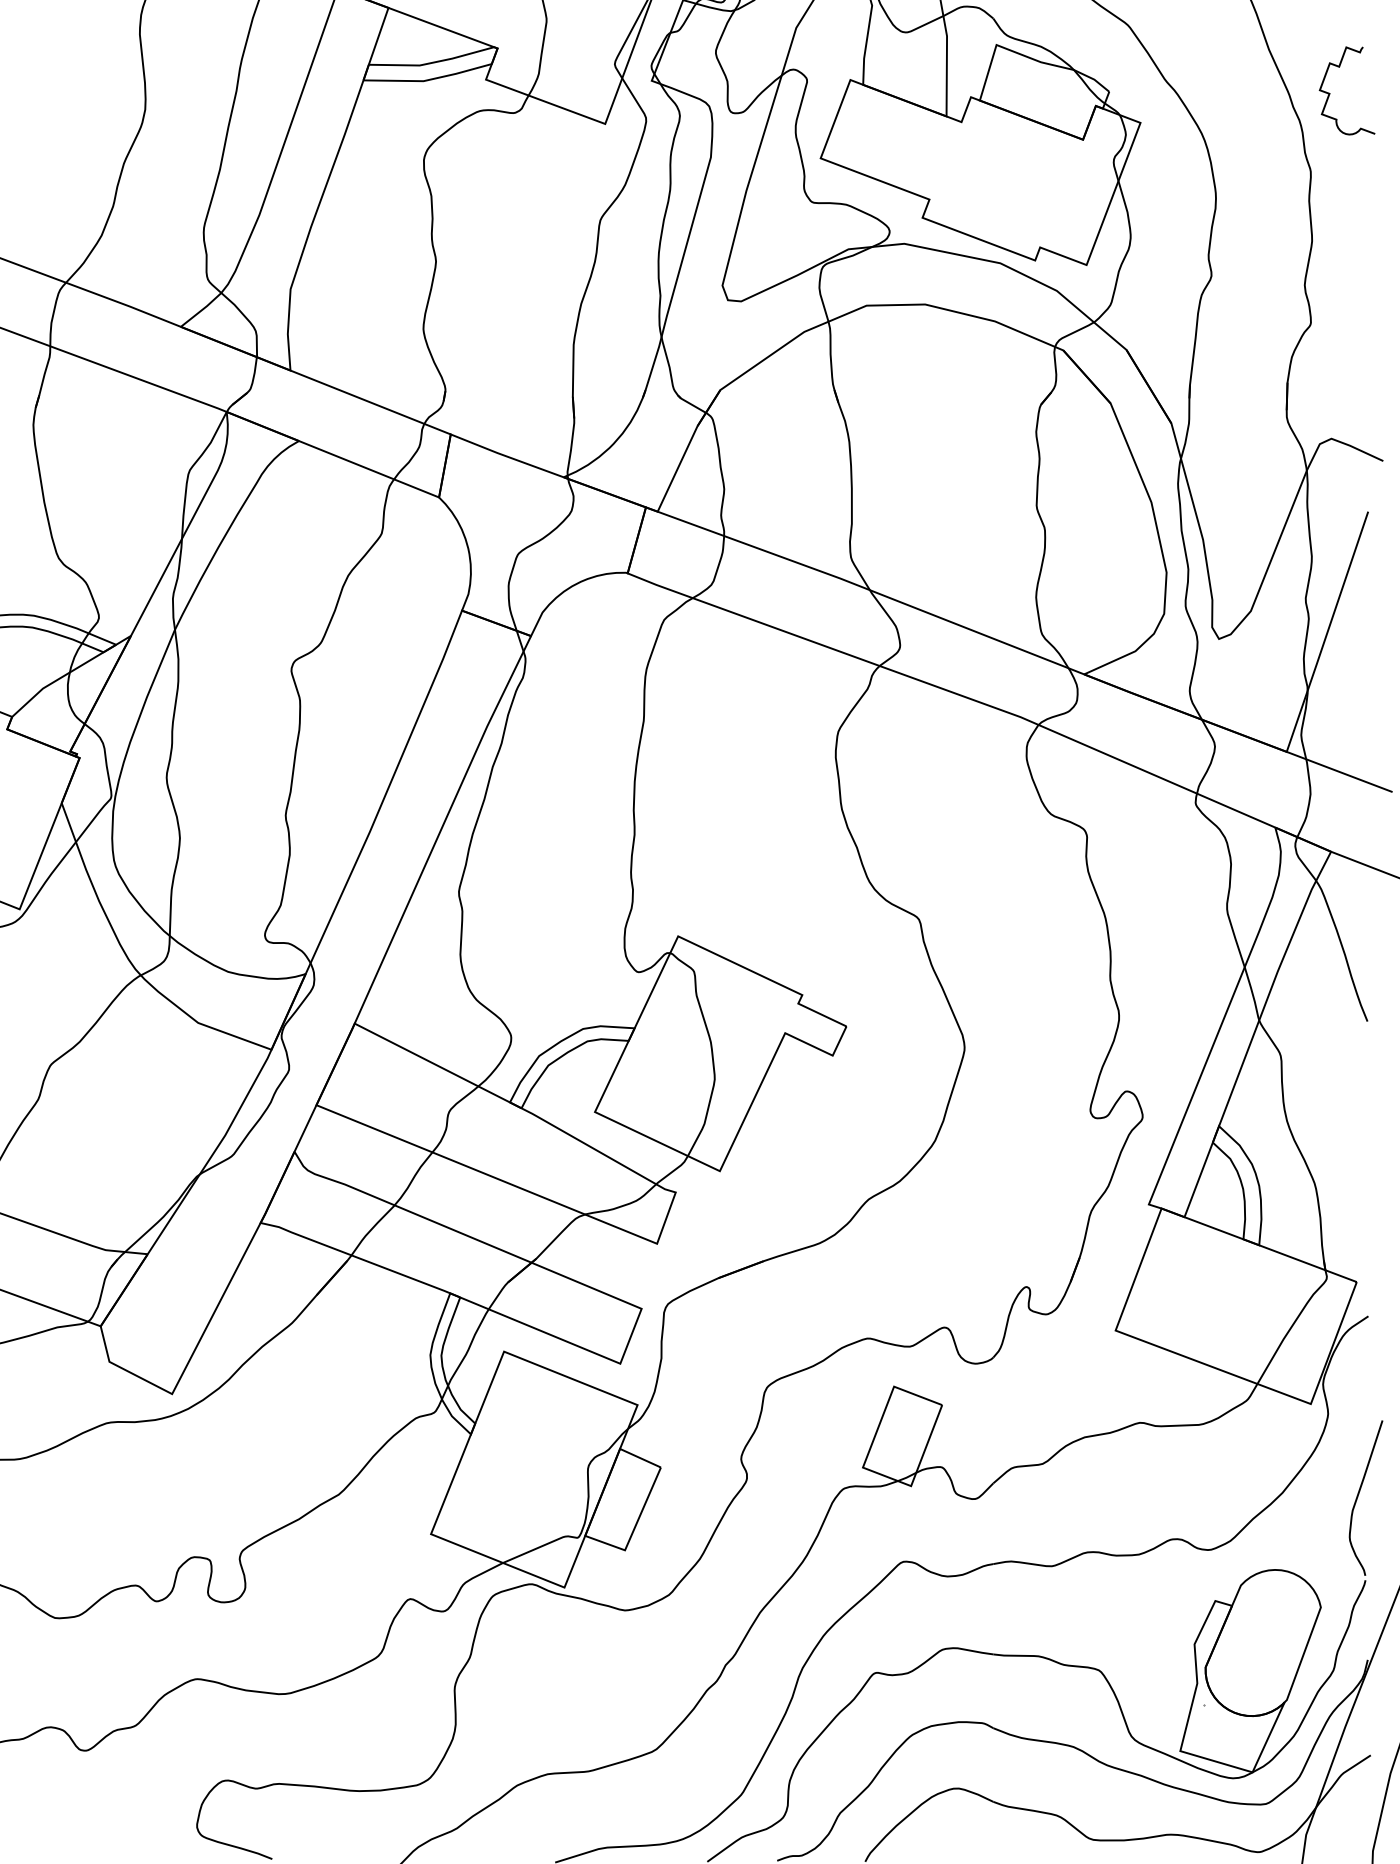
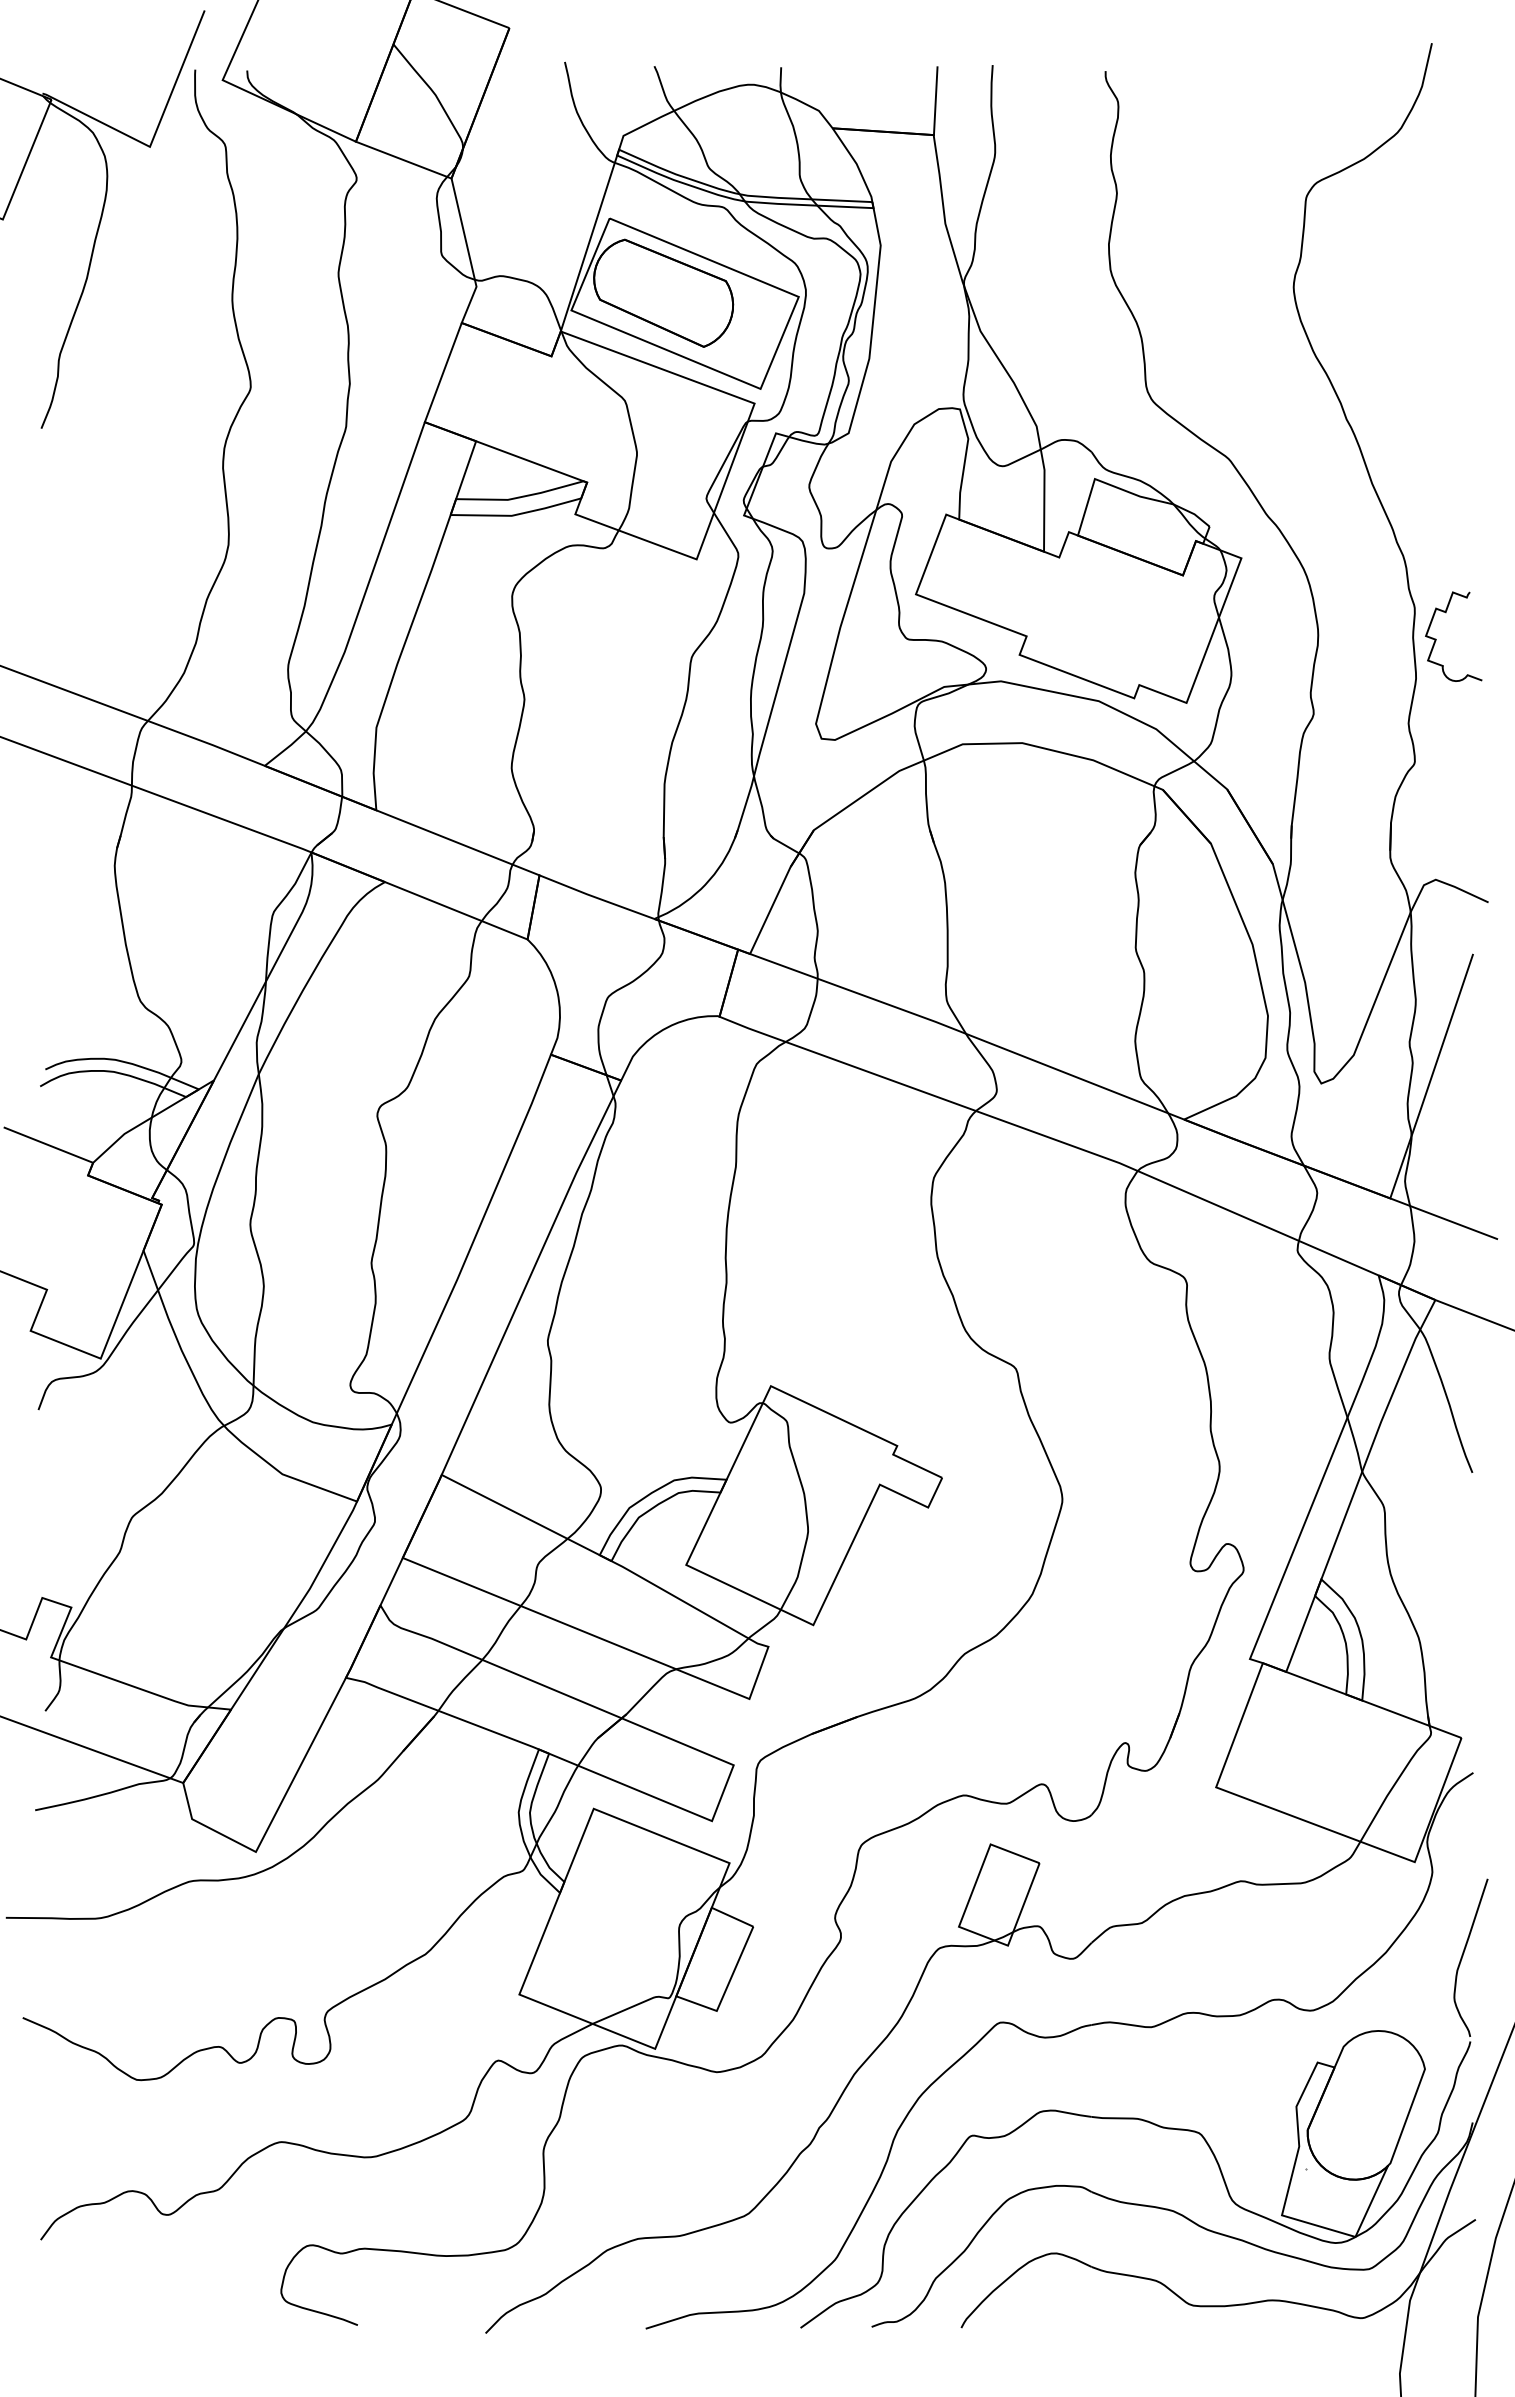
curve: (1330, 93) -> (1436, 639), moved

